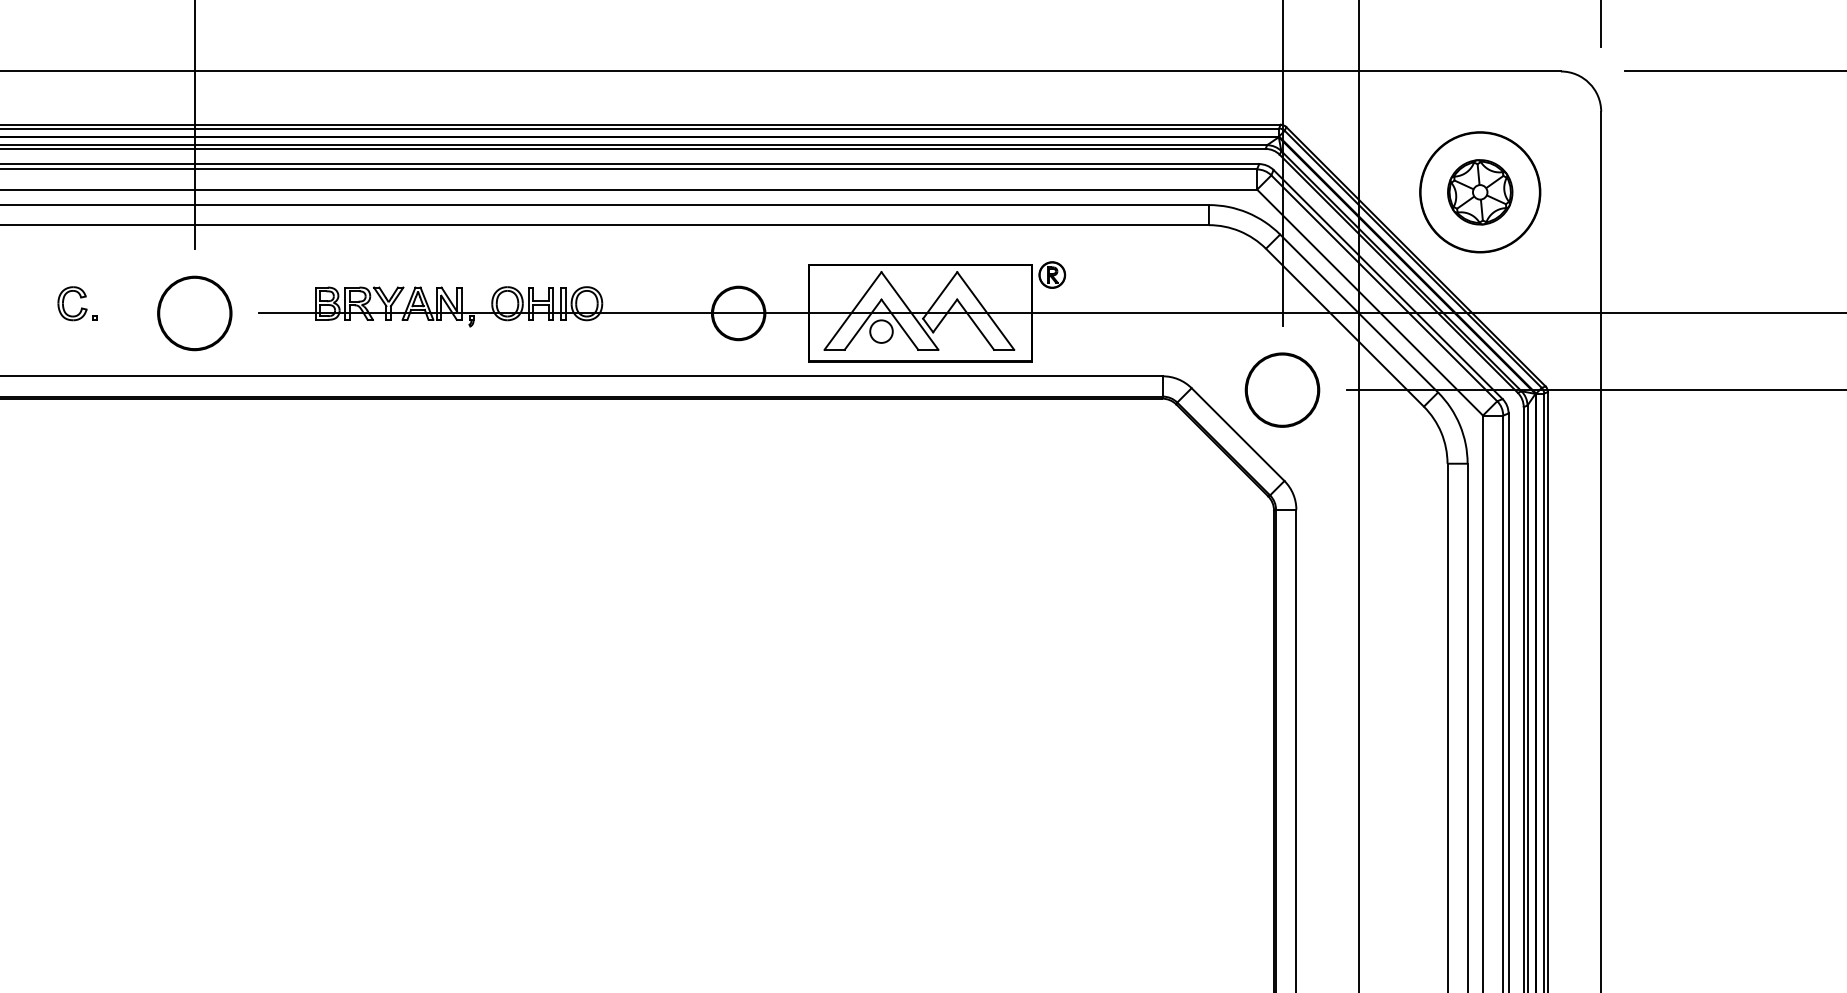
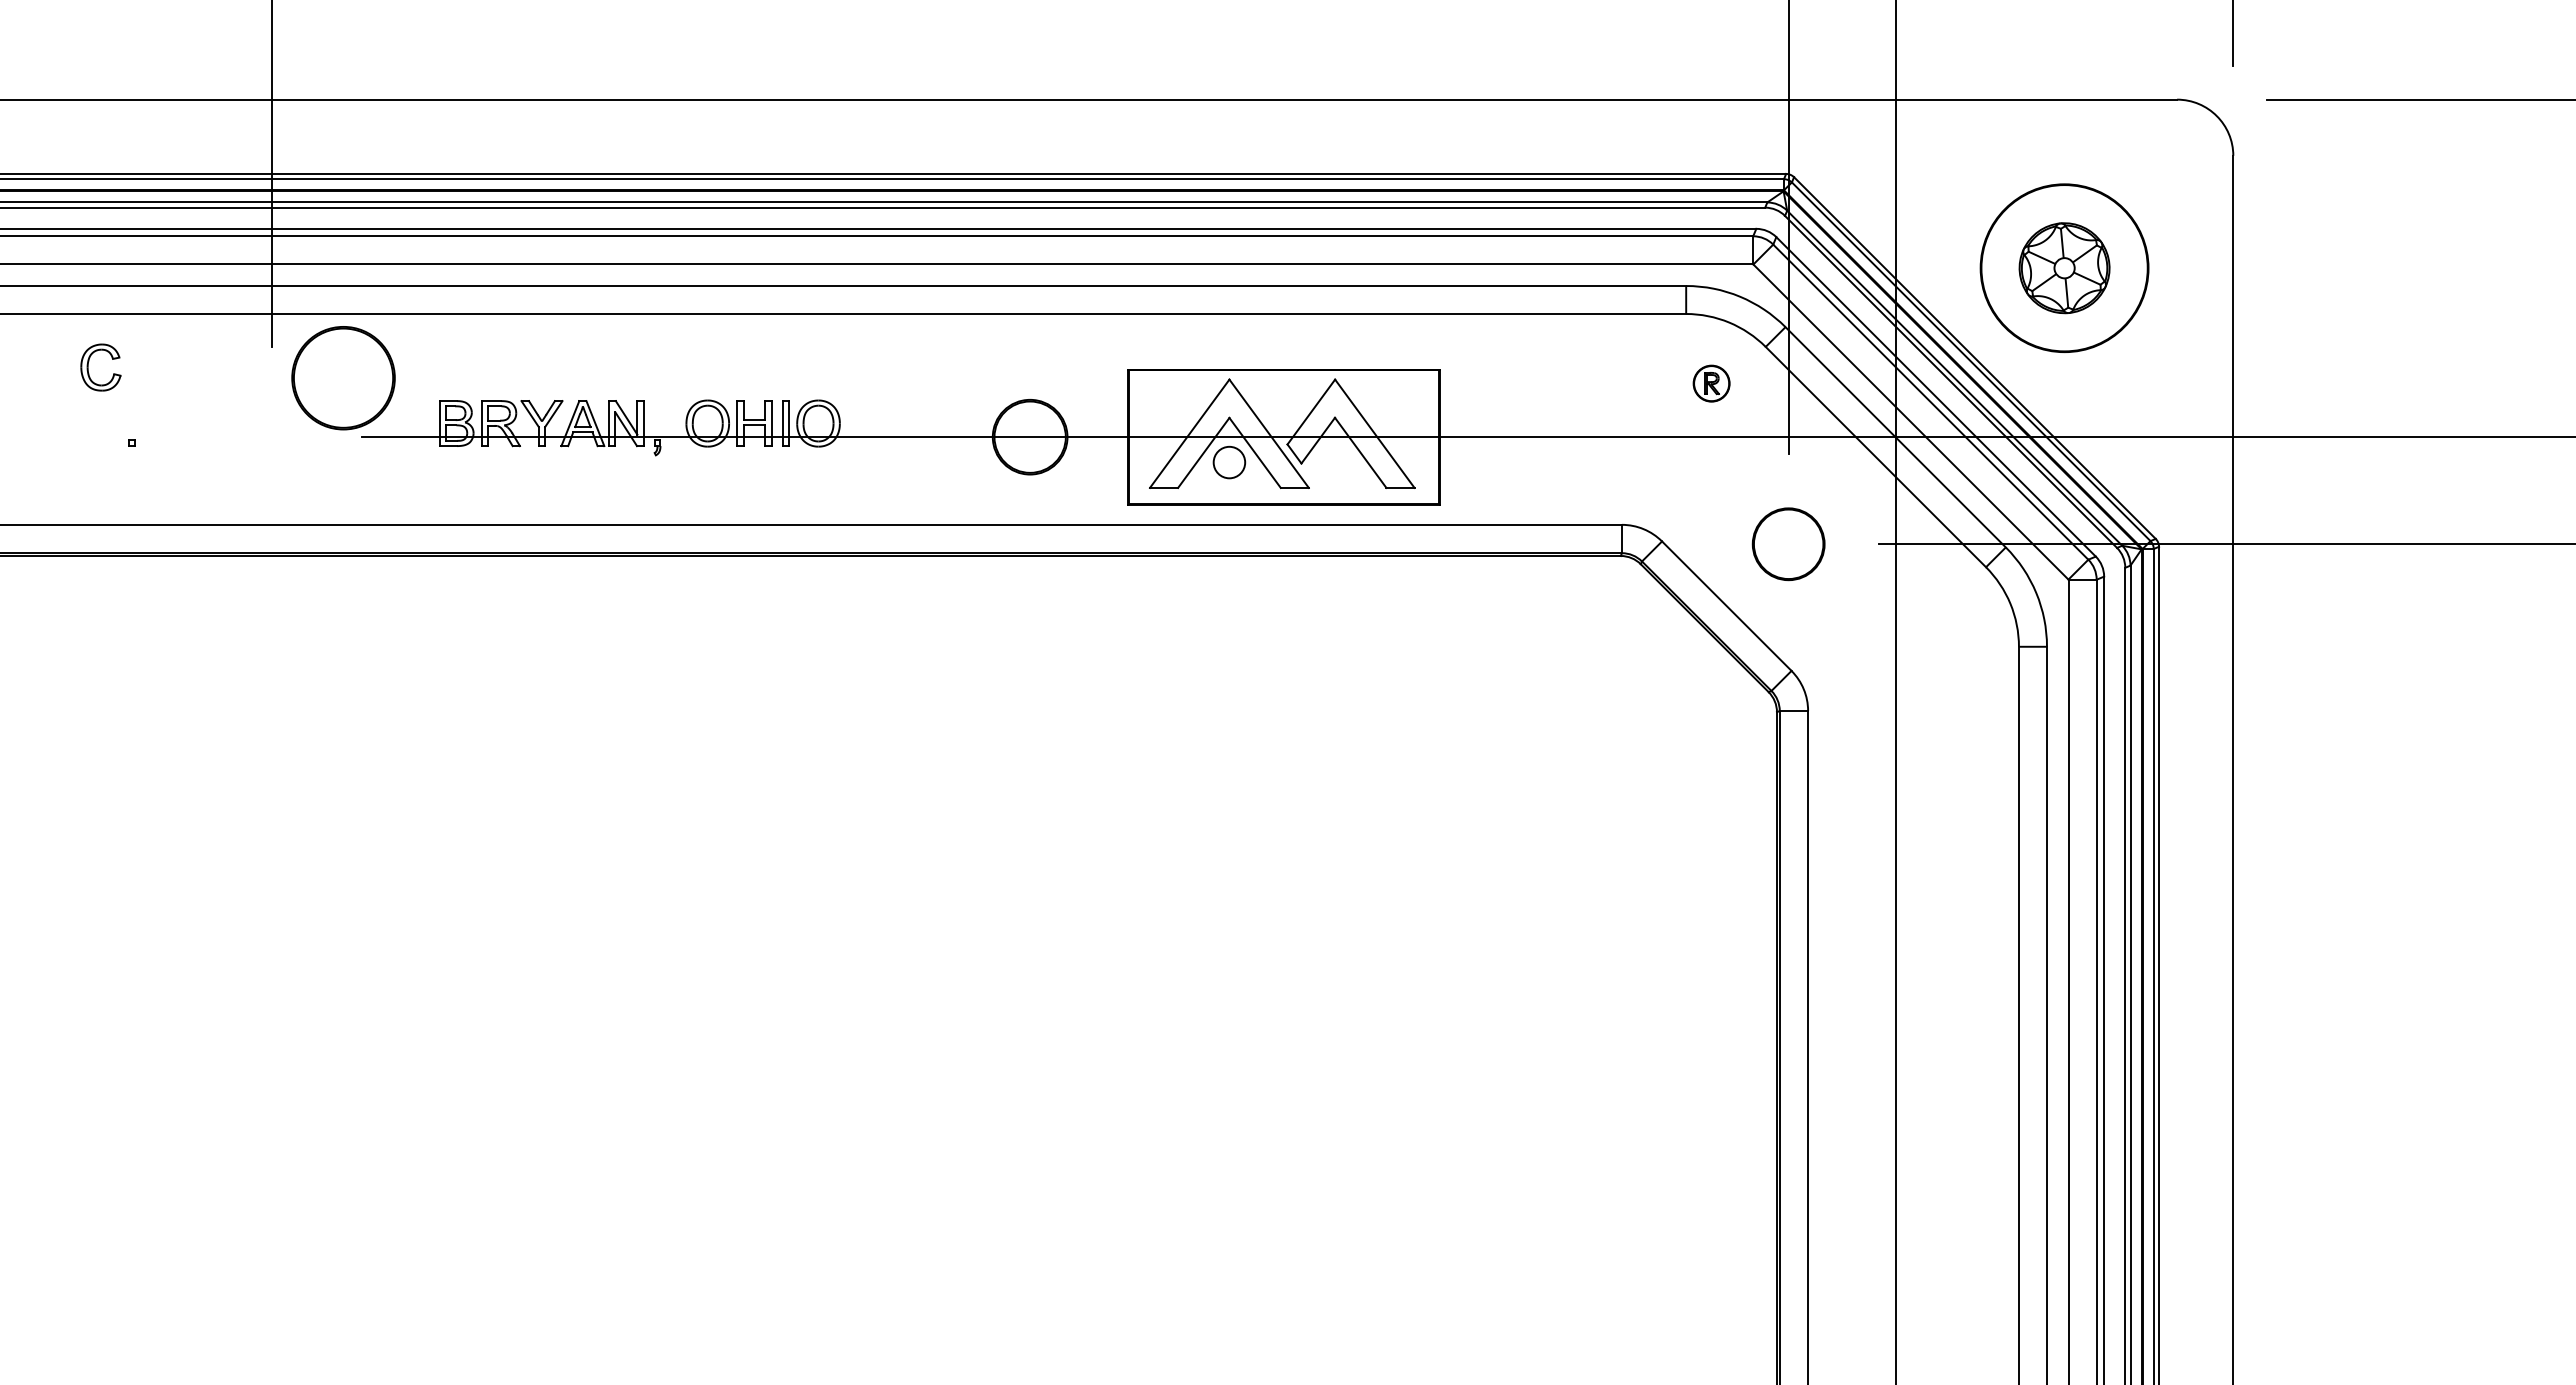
part: (1052, 274) -> (1711, 383), moved
part: (63, 303) -> (88, 367), moved
part: (194, 313) -> (343, 378), moved
part: (1282, 390) -> (1788, 544), size x0.7

